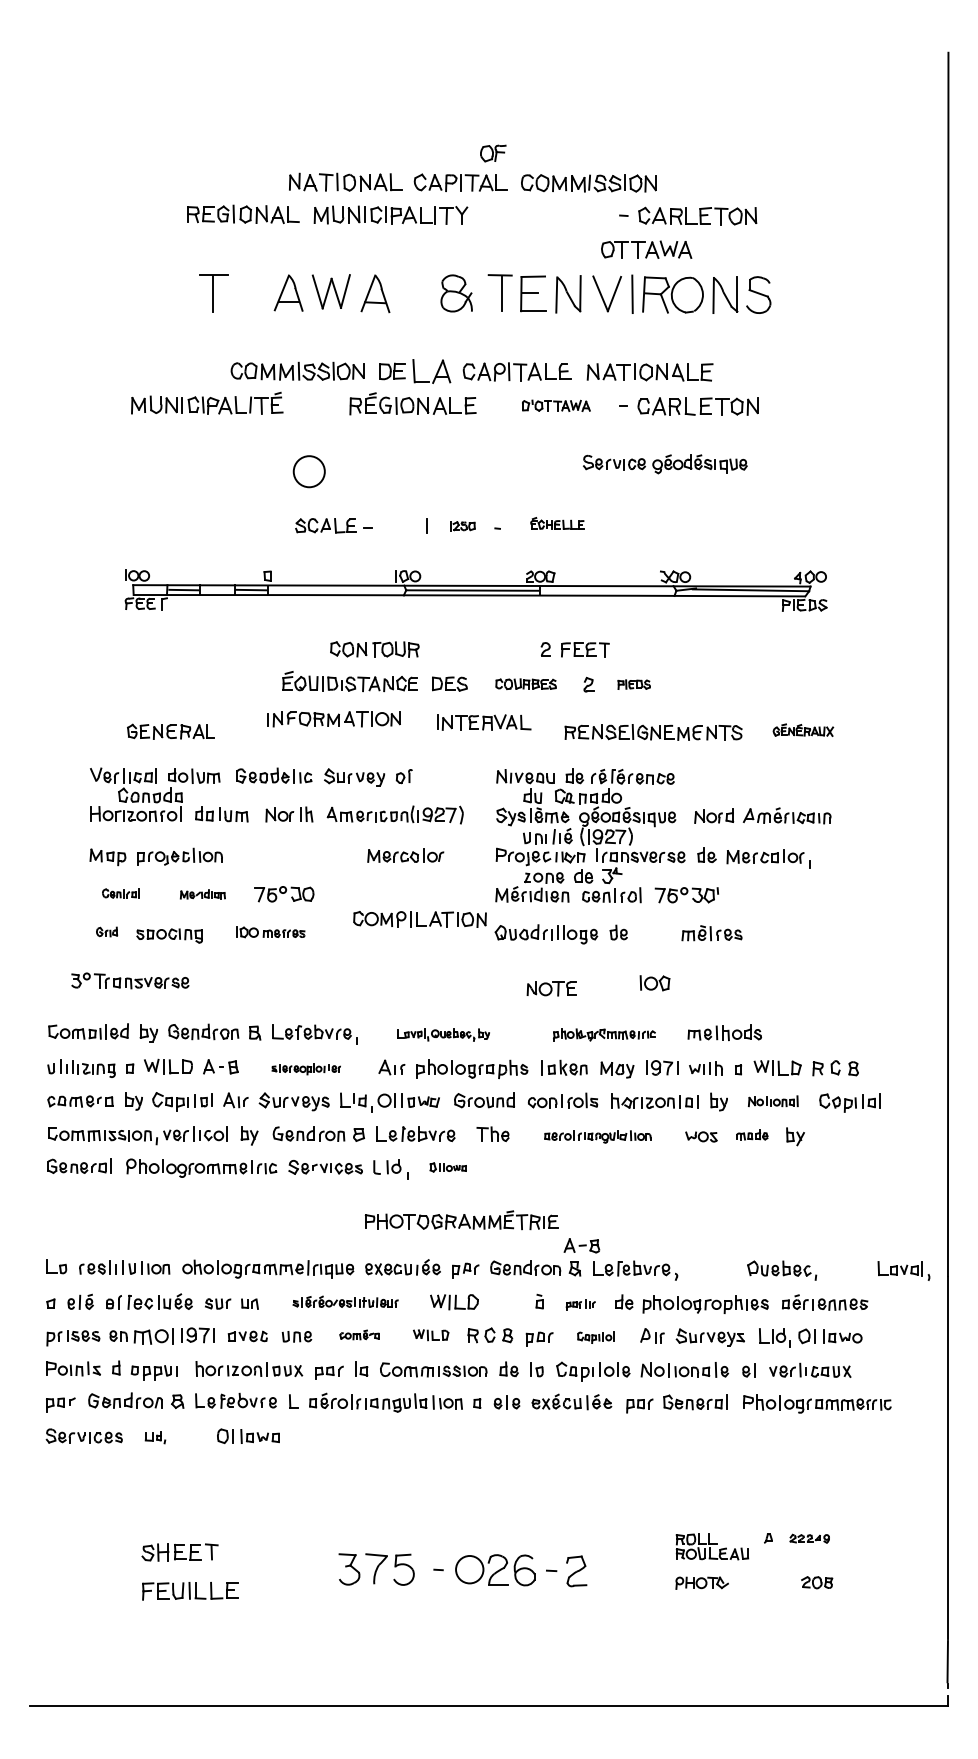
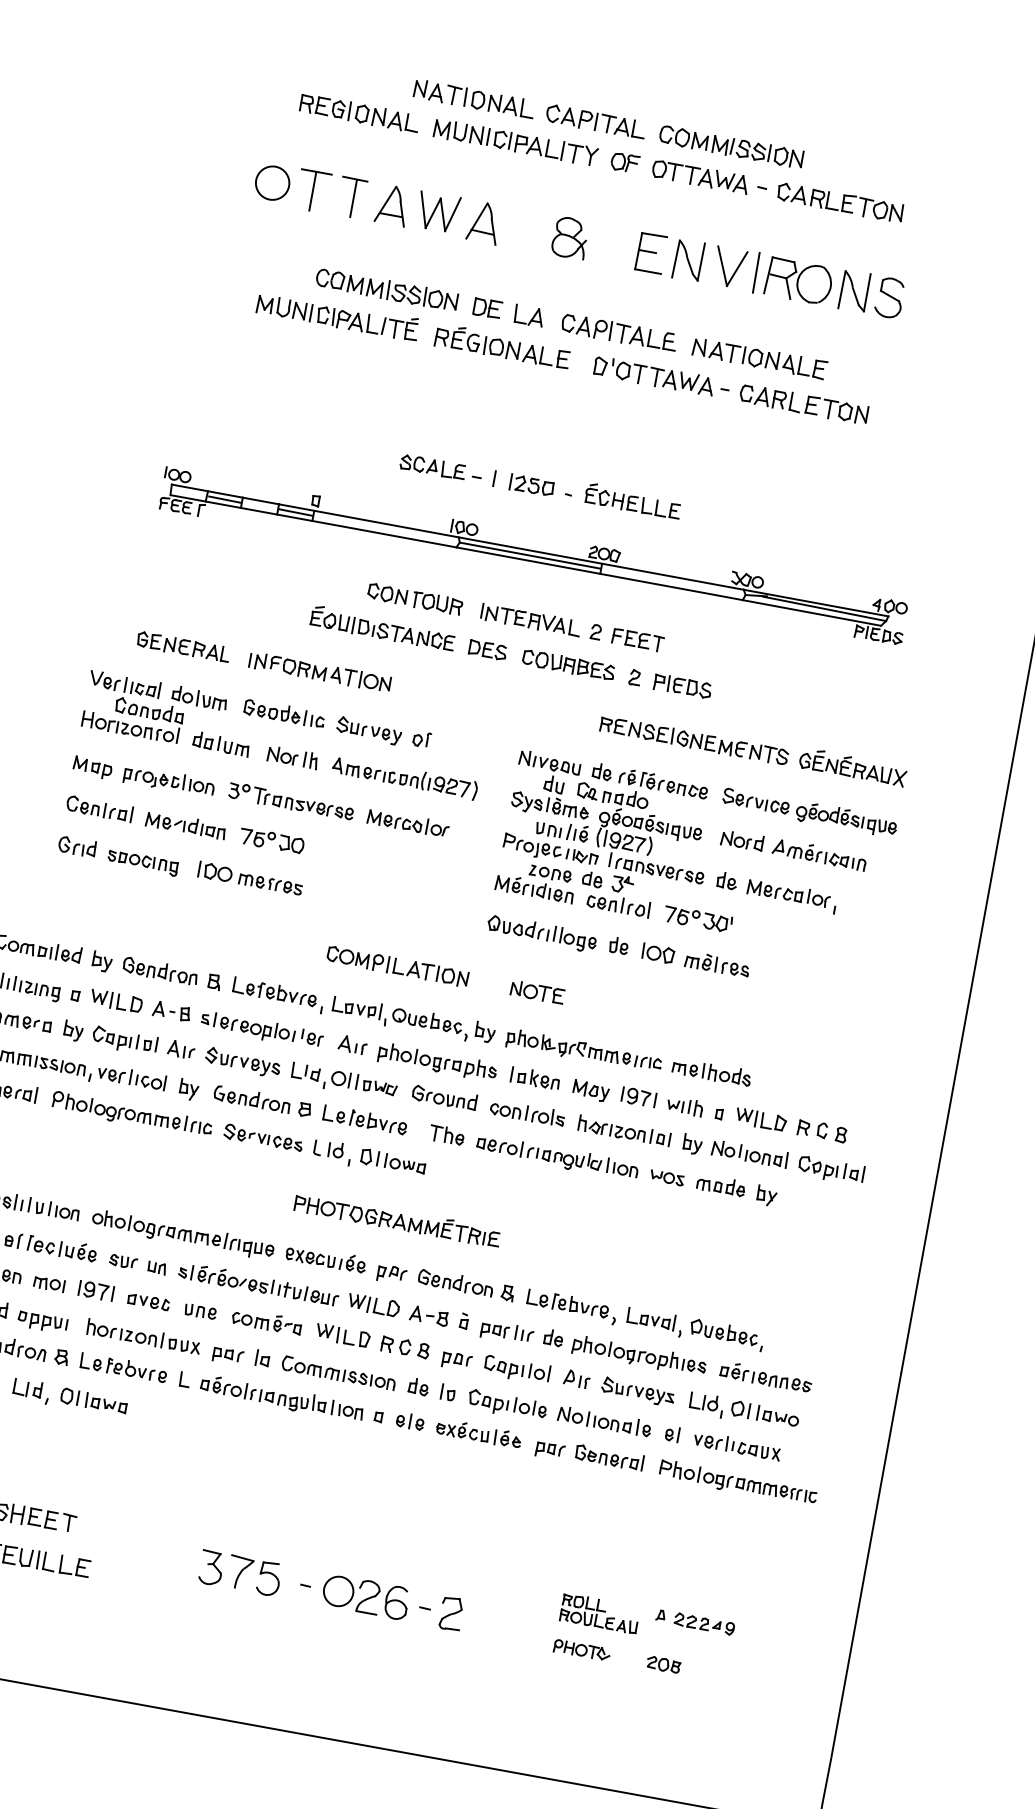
part: (493, 153) -> (625, 162), moved
part: (646, 249) -> (700, 176), moved
part: (499, 292) -> (351, 197), moved
part: (432, 371) -> (529, 316), size x0.71
part: (207, 402) -> (338, 315), moved
part: (556, 405) -> (654, 375), size x1.67
part: (665, 464) -> (810, 813), moved
circle: (308, 471) -> (271, 182), moved
part: (557, 523) -> (632, 500), size x1.67
part: (333, 525) -> (440, 468), moved
part: (462, 526) -> (531, 485), size x1.67
part: (525, 684) -> (567, 665), size x1.43
part: (634, 684) -> (683, 686), size x1.67
part: (333, 719) -> (319, 672), moved
part: (484, 722) -> (531, 620), moved
part: (803, 729) -> (853, 766), size x1.67
part: (120, 893) -> (99, 808), size x1.67
part: (202, 894) -> (185, 825), size x1.67
part: (419, 919) -> (397, 966), moved
part: (106, 931) -> (76, 846), size x1.67
part: (270, 932) -> (250, 878), size x1.43
part: (130, 980) -> (291, 800), moved
part: (654, 983) -> (657, 953), moved
part: (443, 1034) -> (413, 1019), size x1.67
part: (604, 1034) -> (584, 1050), size x1.43
part: (306, 1069) -> (262, 1030), size x1.67
part: (773, 1101) -> (750, 1154), size x1.43
part: (751, 1134) -> (720, 1185), size x1.43
part: (597, 1136) -> (557, 1157), size x1.43
part: (447, 1167) -> (392, 1161), size x1.67
part: (581, 1245) -> (428, 1315), moved
part: (903, 1270) -> (654, 1321), moved
part: (345, 1301) -> (258, 1283), size x1.43
part: (580, 1304) -> (506, 1332), size x1.67
part: (359, 1334) -> (267, 1321), size x1.67
part: (430, 1335) -> (342, 1336), size x1.43
part: (153, 1336) -> (48, 1283), size x0.71
part: (595, 1337) -> (516, 1369), size x1.67
part: (248, 1435) -> (94, 1400), moved
part: (155, 1437) -> (31, 1391), size x1.67
part: (809, 1538) -> (704, 1623), size x1.43
part: (817, 1582) -> (664, 1664), moved

